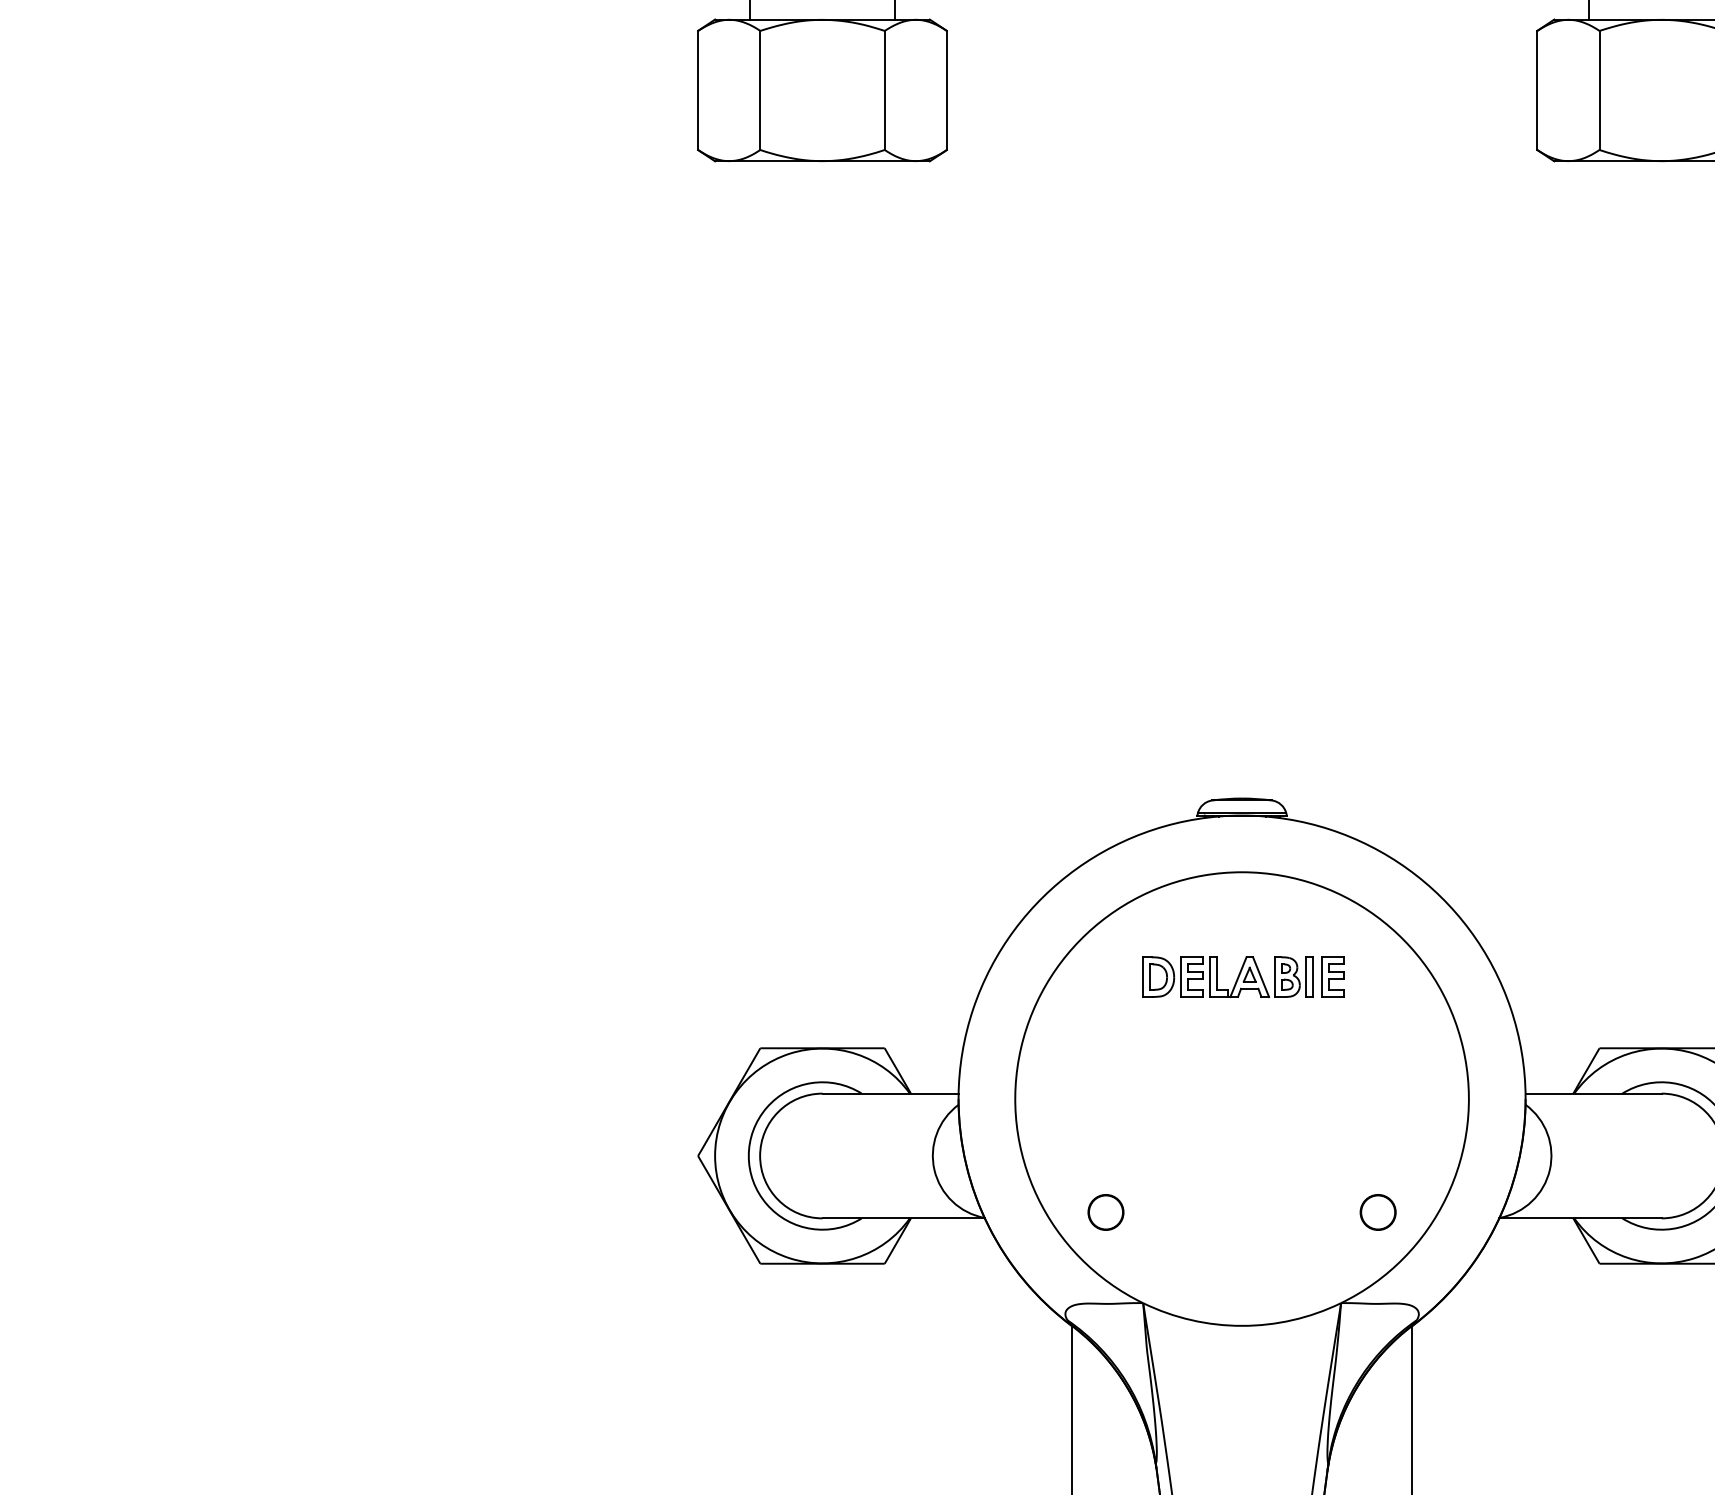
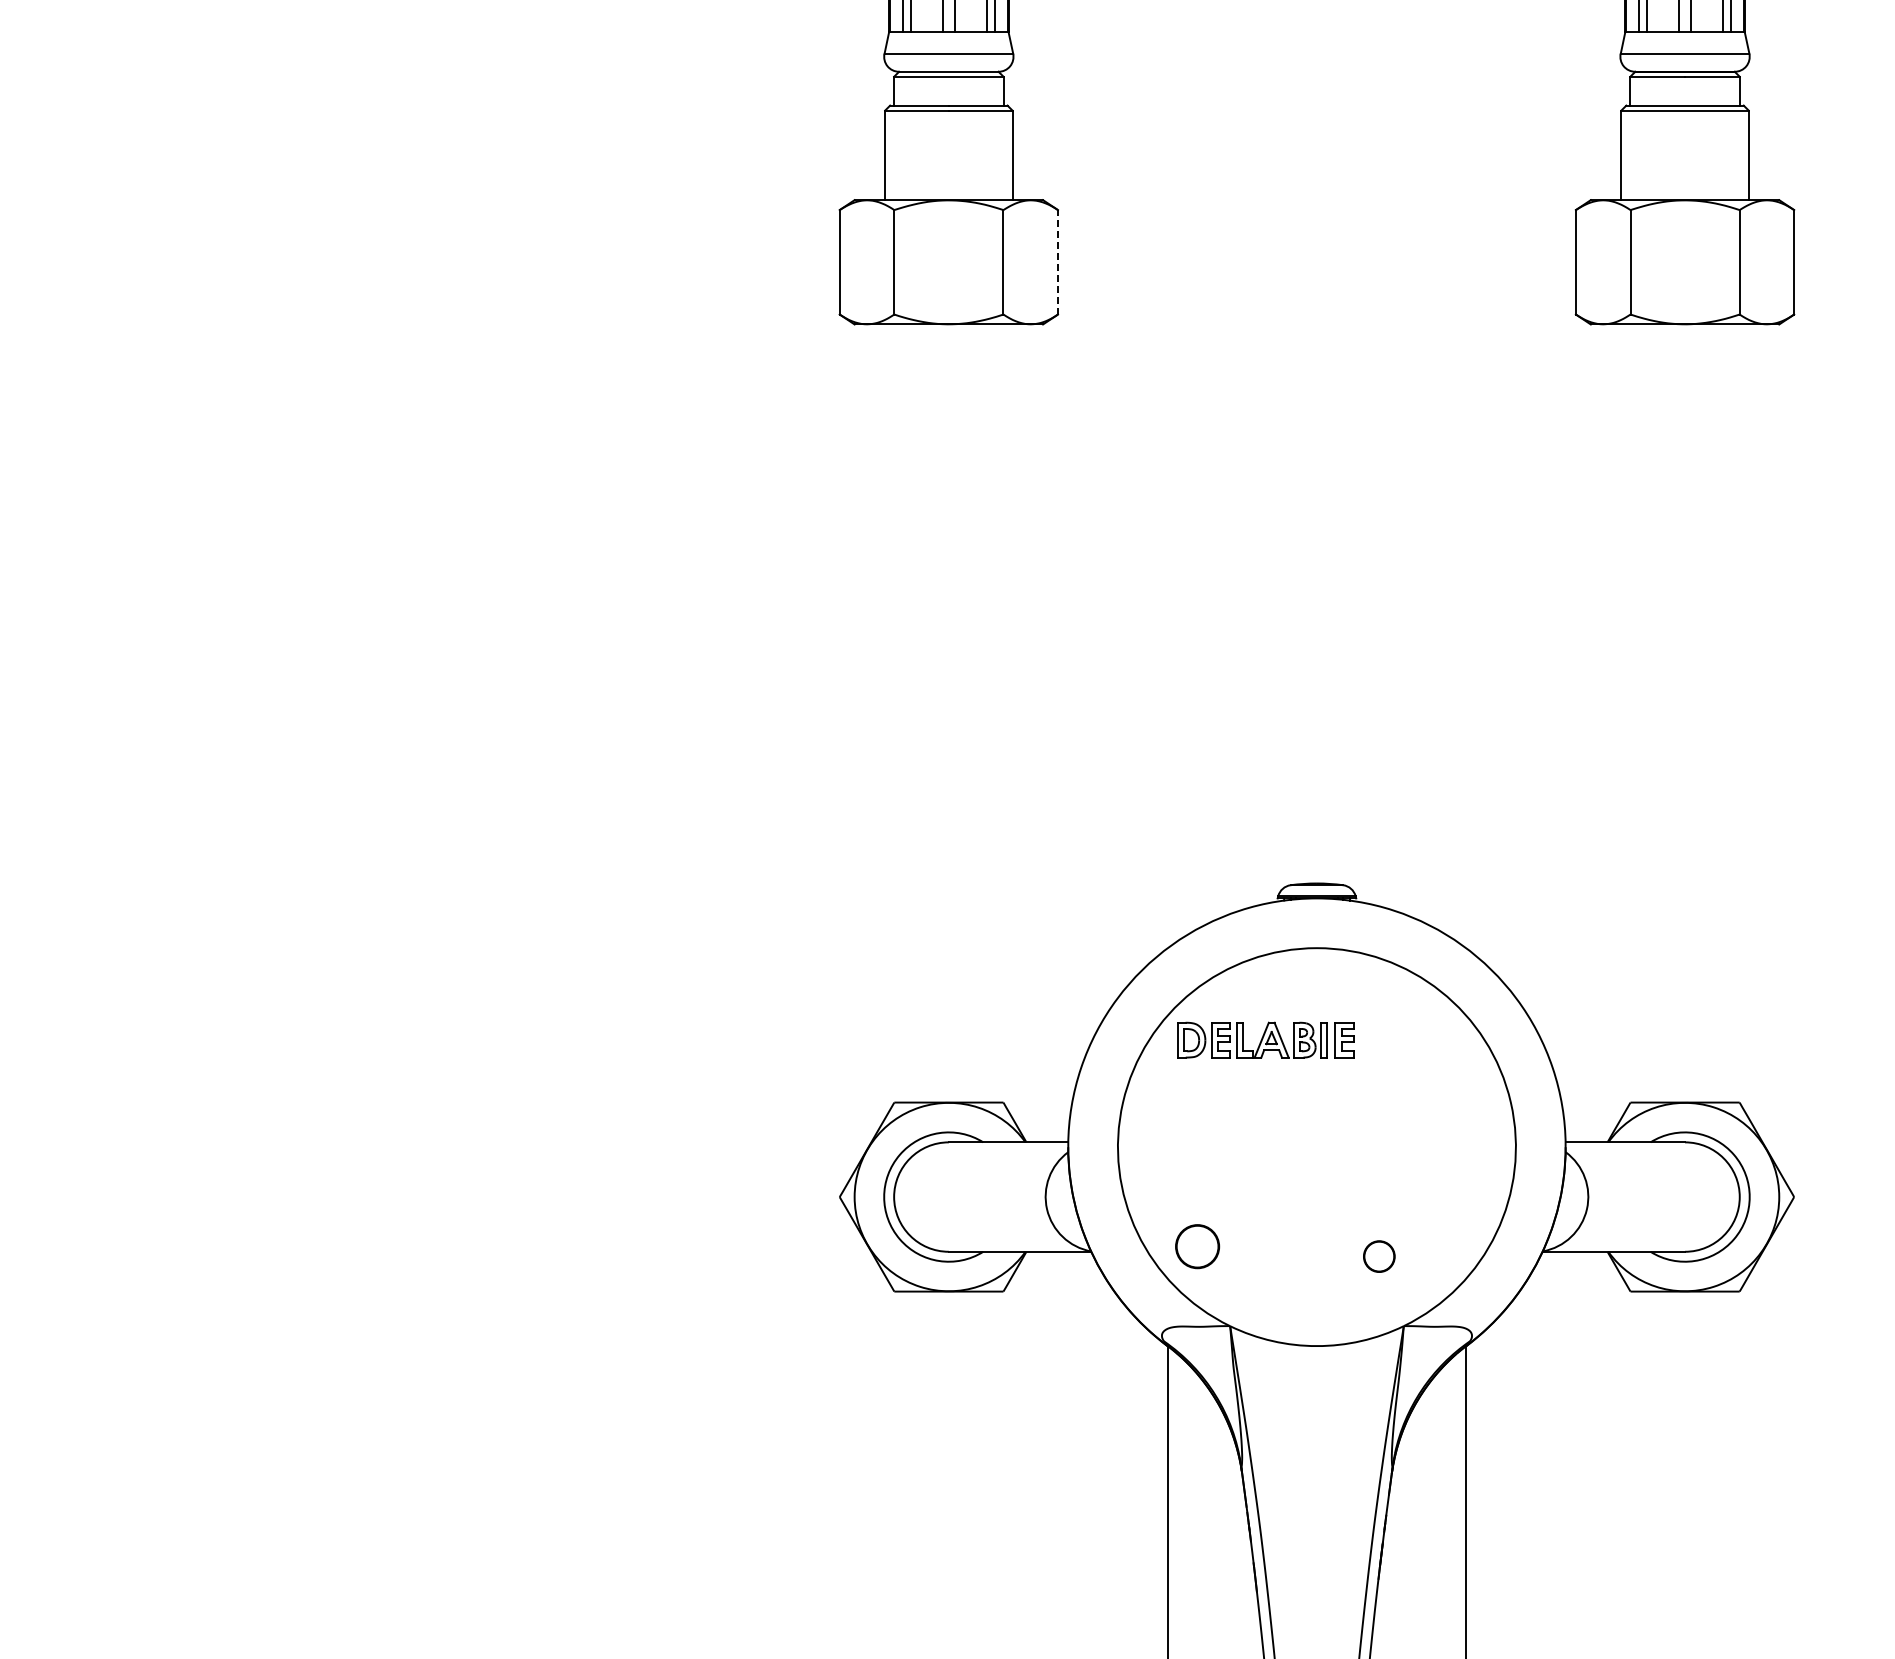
line: (946, 89) -> (1057, 261), solid -> dashed
part: (1242, 976) -> (1265, 1039), moved
circle: (1105, 1212) -> (1197, 1246), size x1.4
circle: (1378, 1212) -> (1379, 1256), moved

